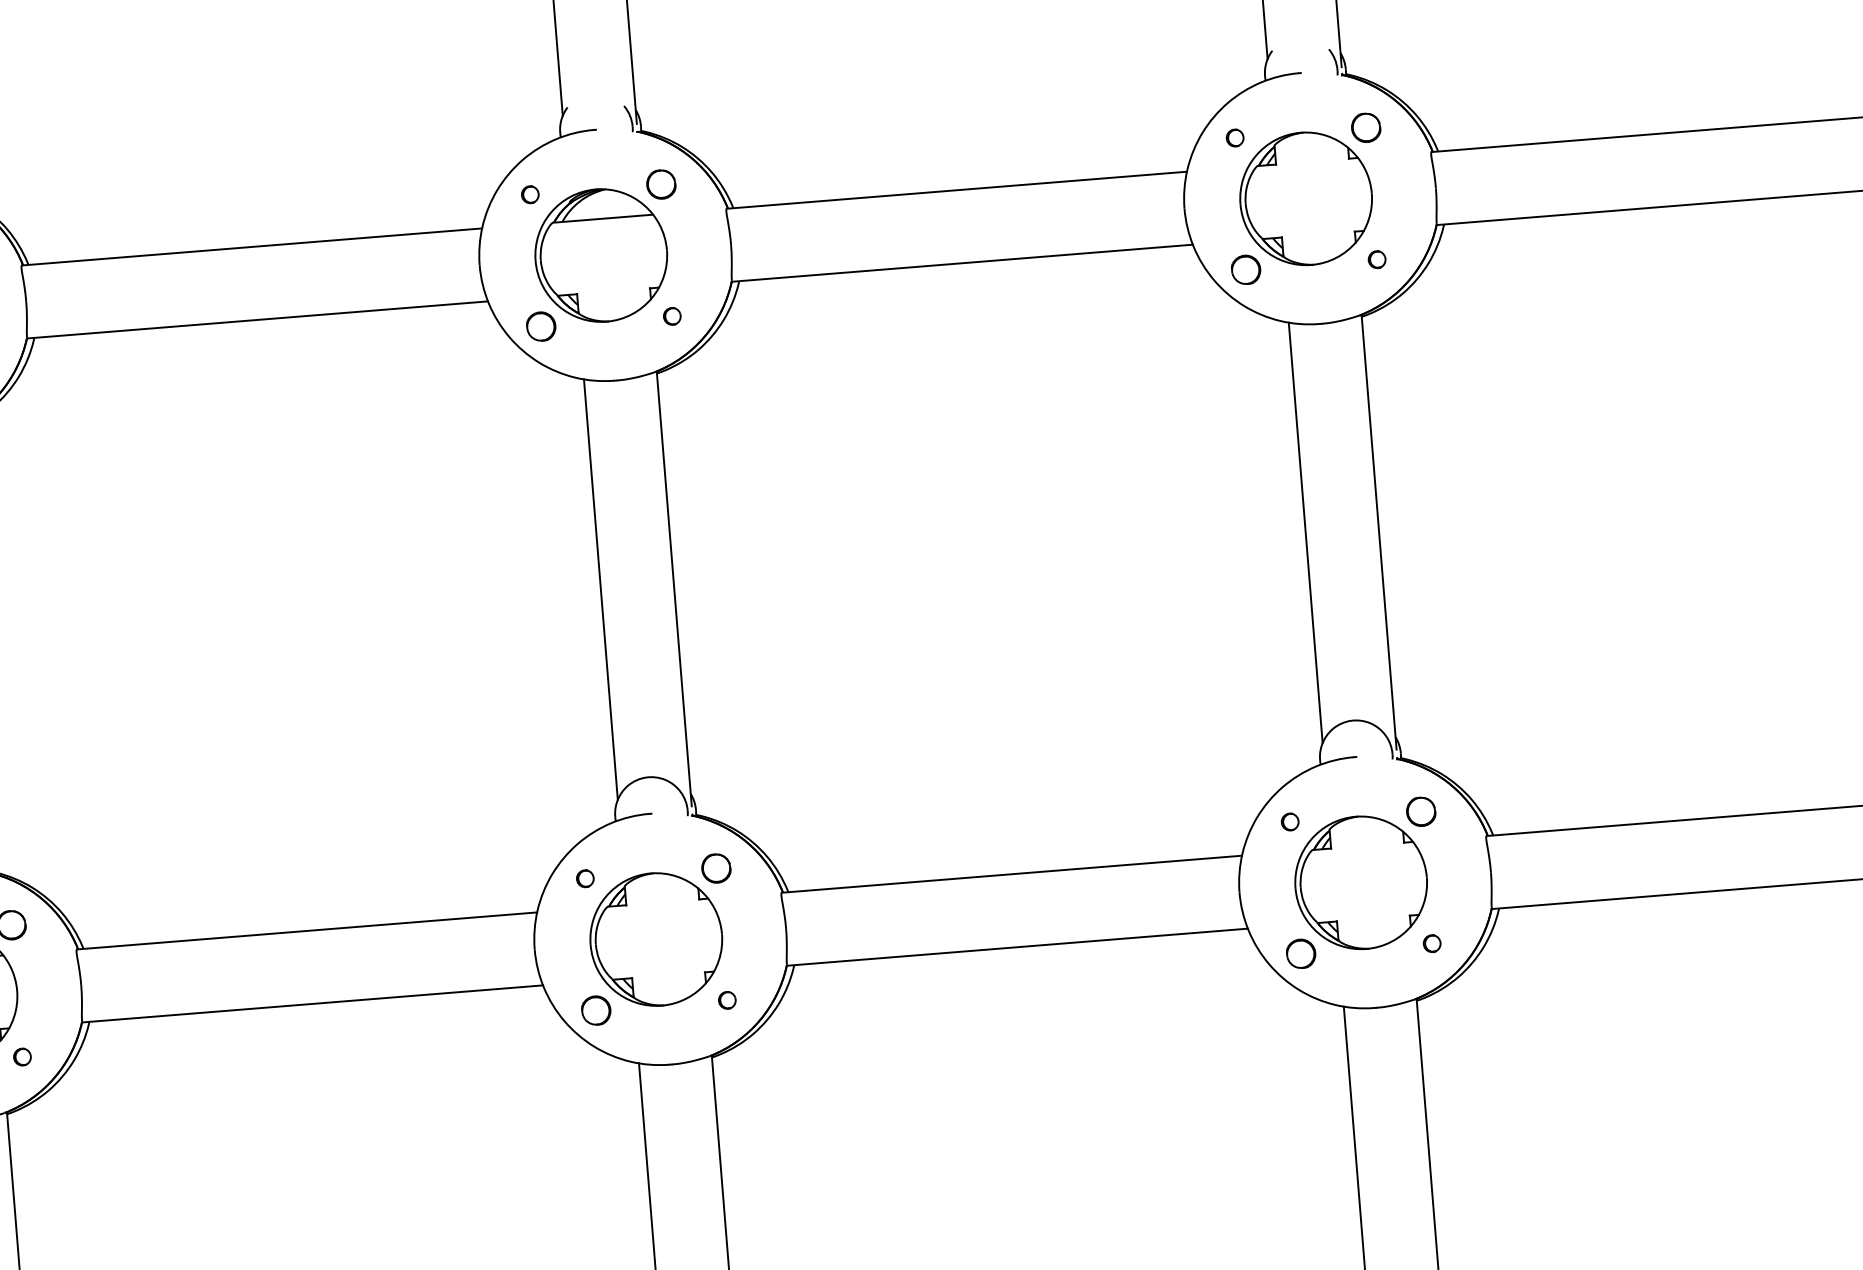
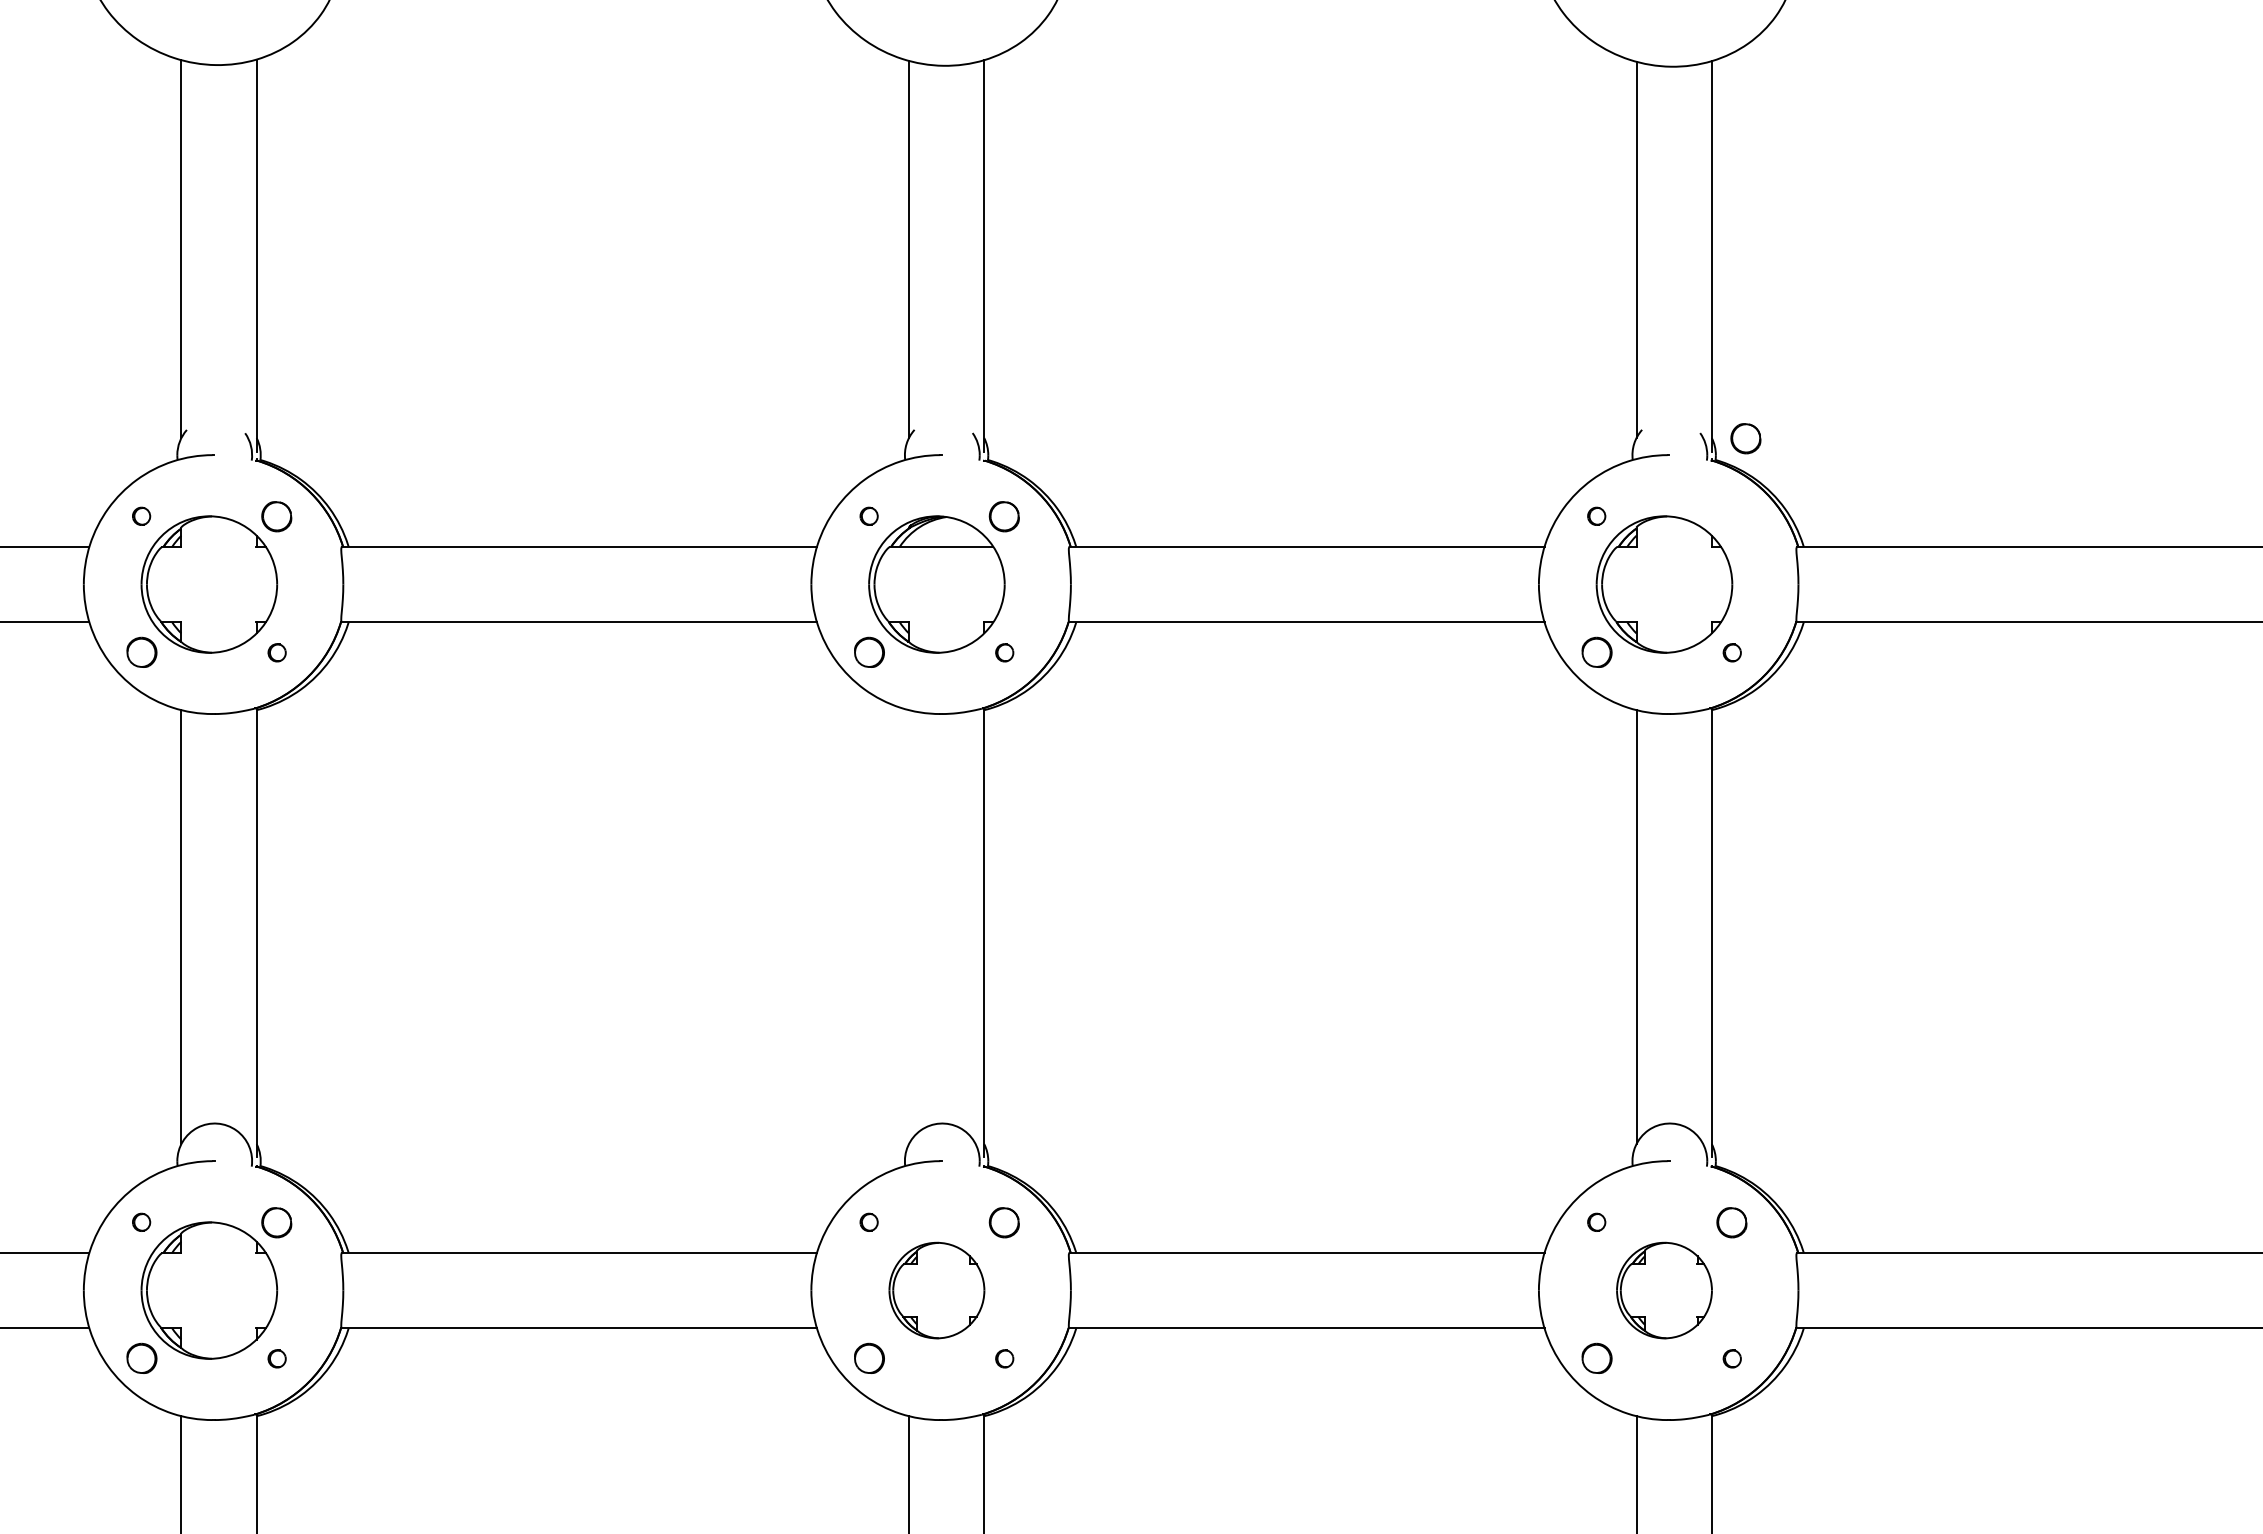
part: (1365, 127) -> (1745, 438), moved
line: (600, 589) -> (908, 927), removed
part: (1361, 882) -> (1664, 1290), size x0.7
part: (655, 939) -> (936, 1290), size x0.7

